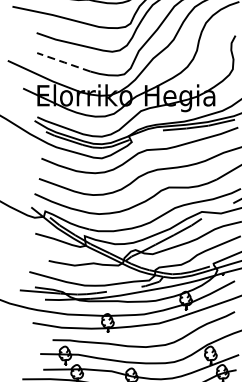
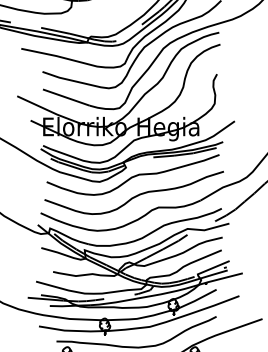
line: (63, 62) -> (66, 97), dashed -> solid

